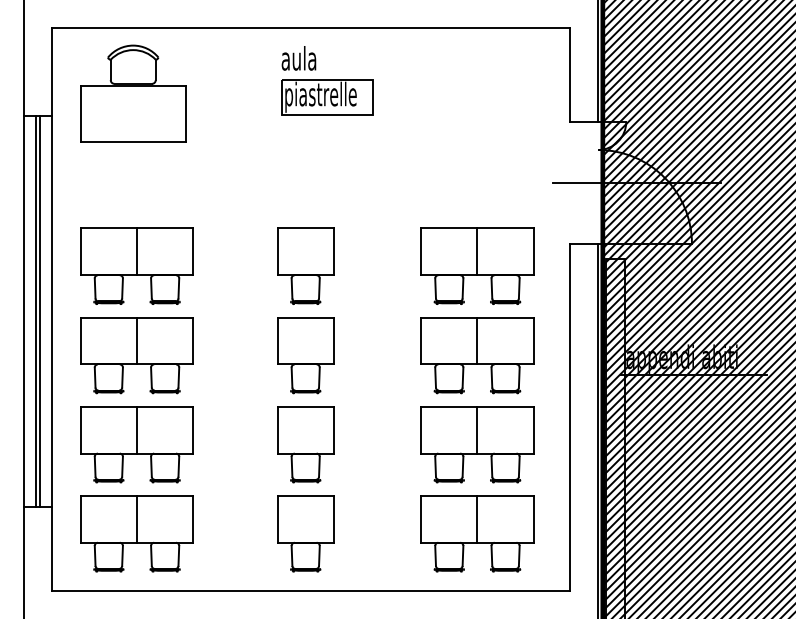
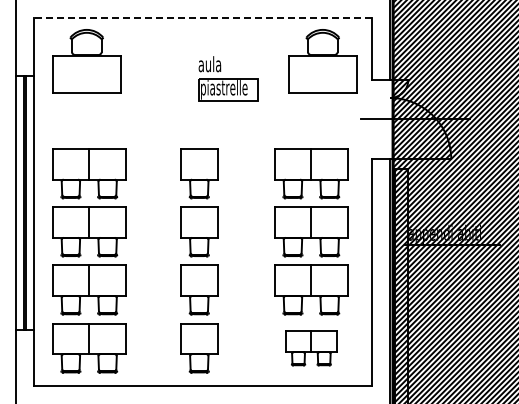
line: (310, 28) -> (202, 18), solid -> dashed
part: (327, 80) -> (228, 78), moved
part: (494, 94) -> (322, 61), added
part: (477, 534) -> (311, 348), size x0.7

